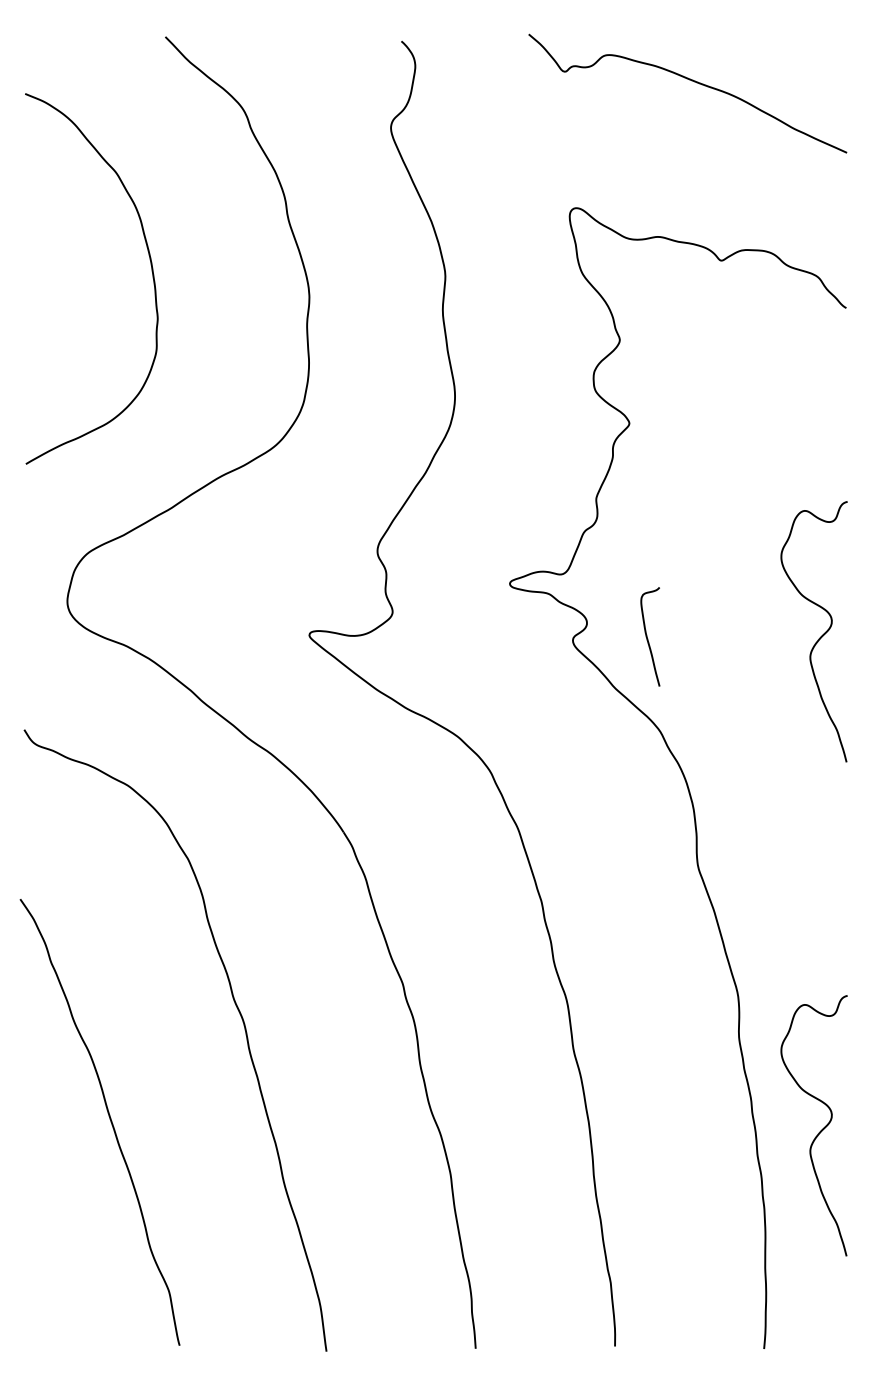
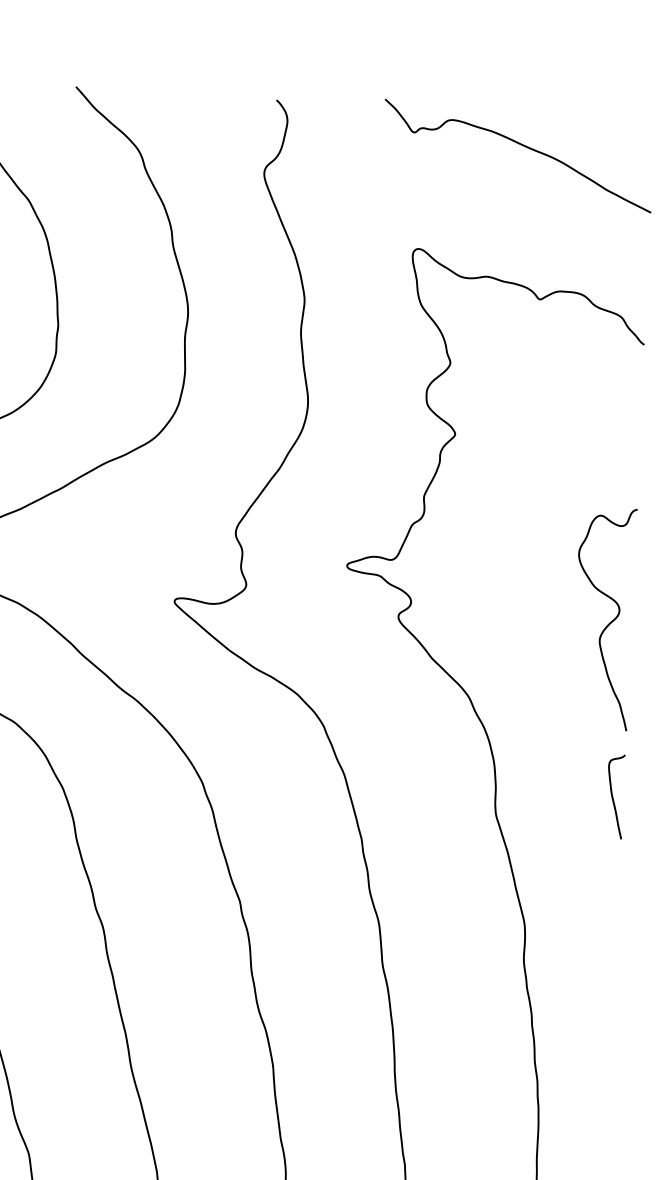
curve: (648, 638) -> (613, 798), moved
curve: (819, 1131) -> (588, 1044), removed

